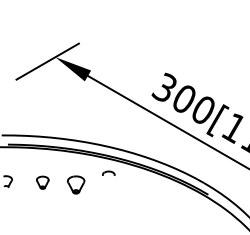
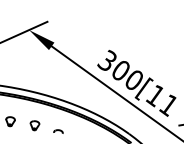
part: (108, 172) -> (58, 130), moved
part: (75, 184) -> (34, 125), size x0.71

